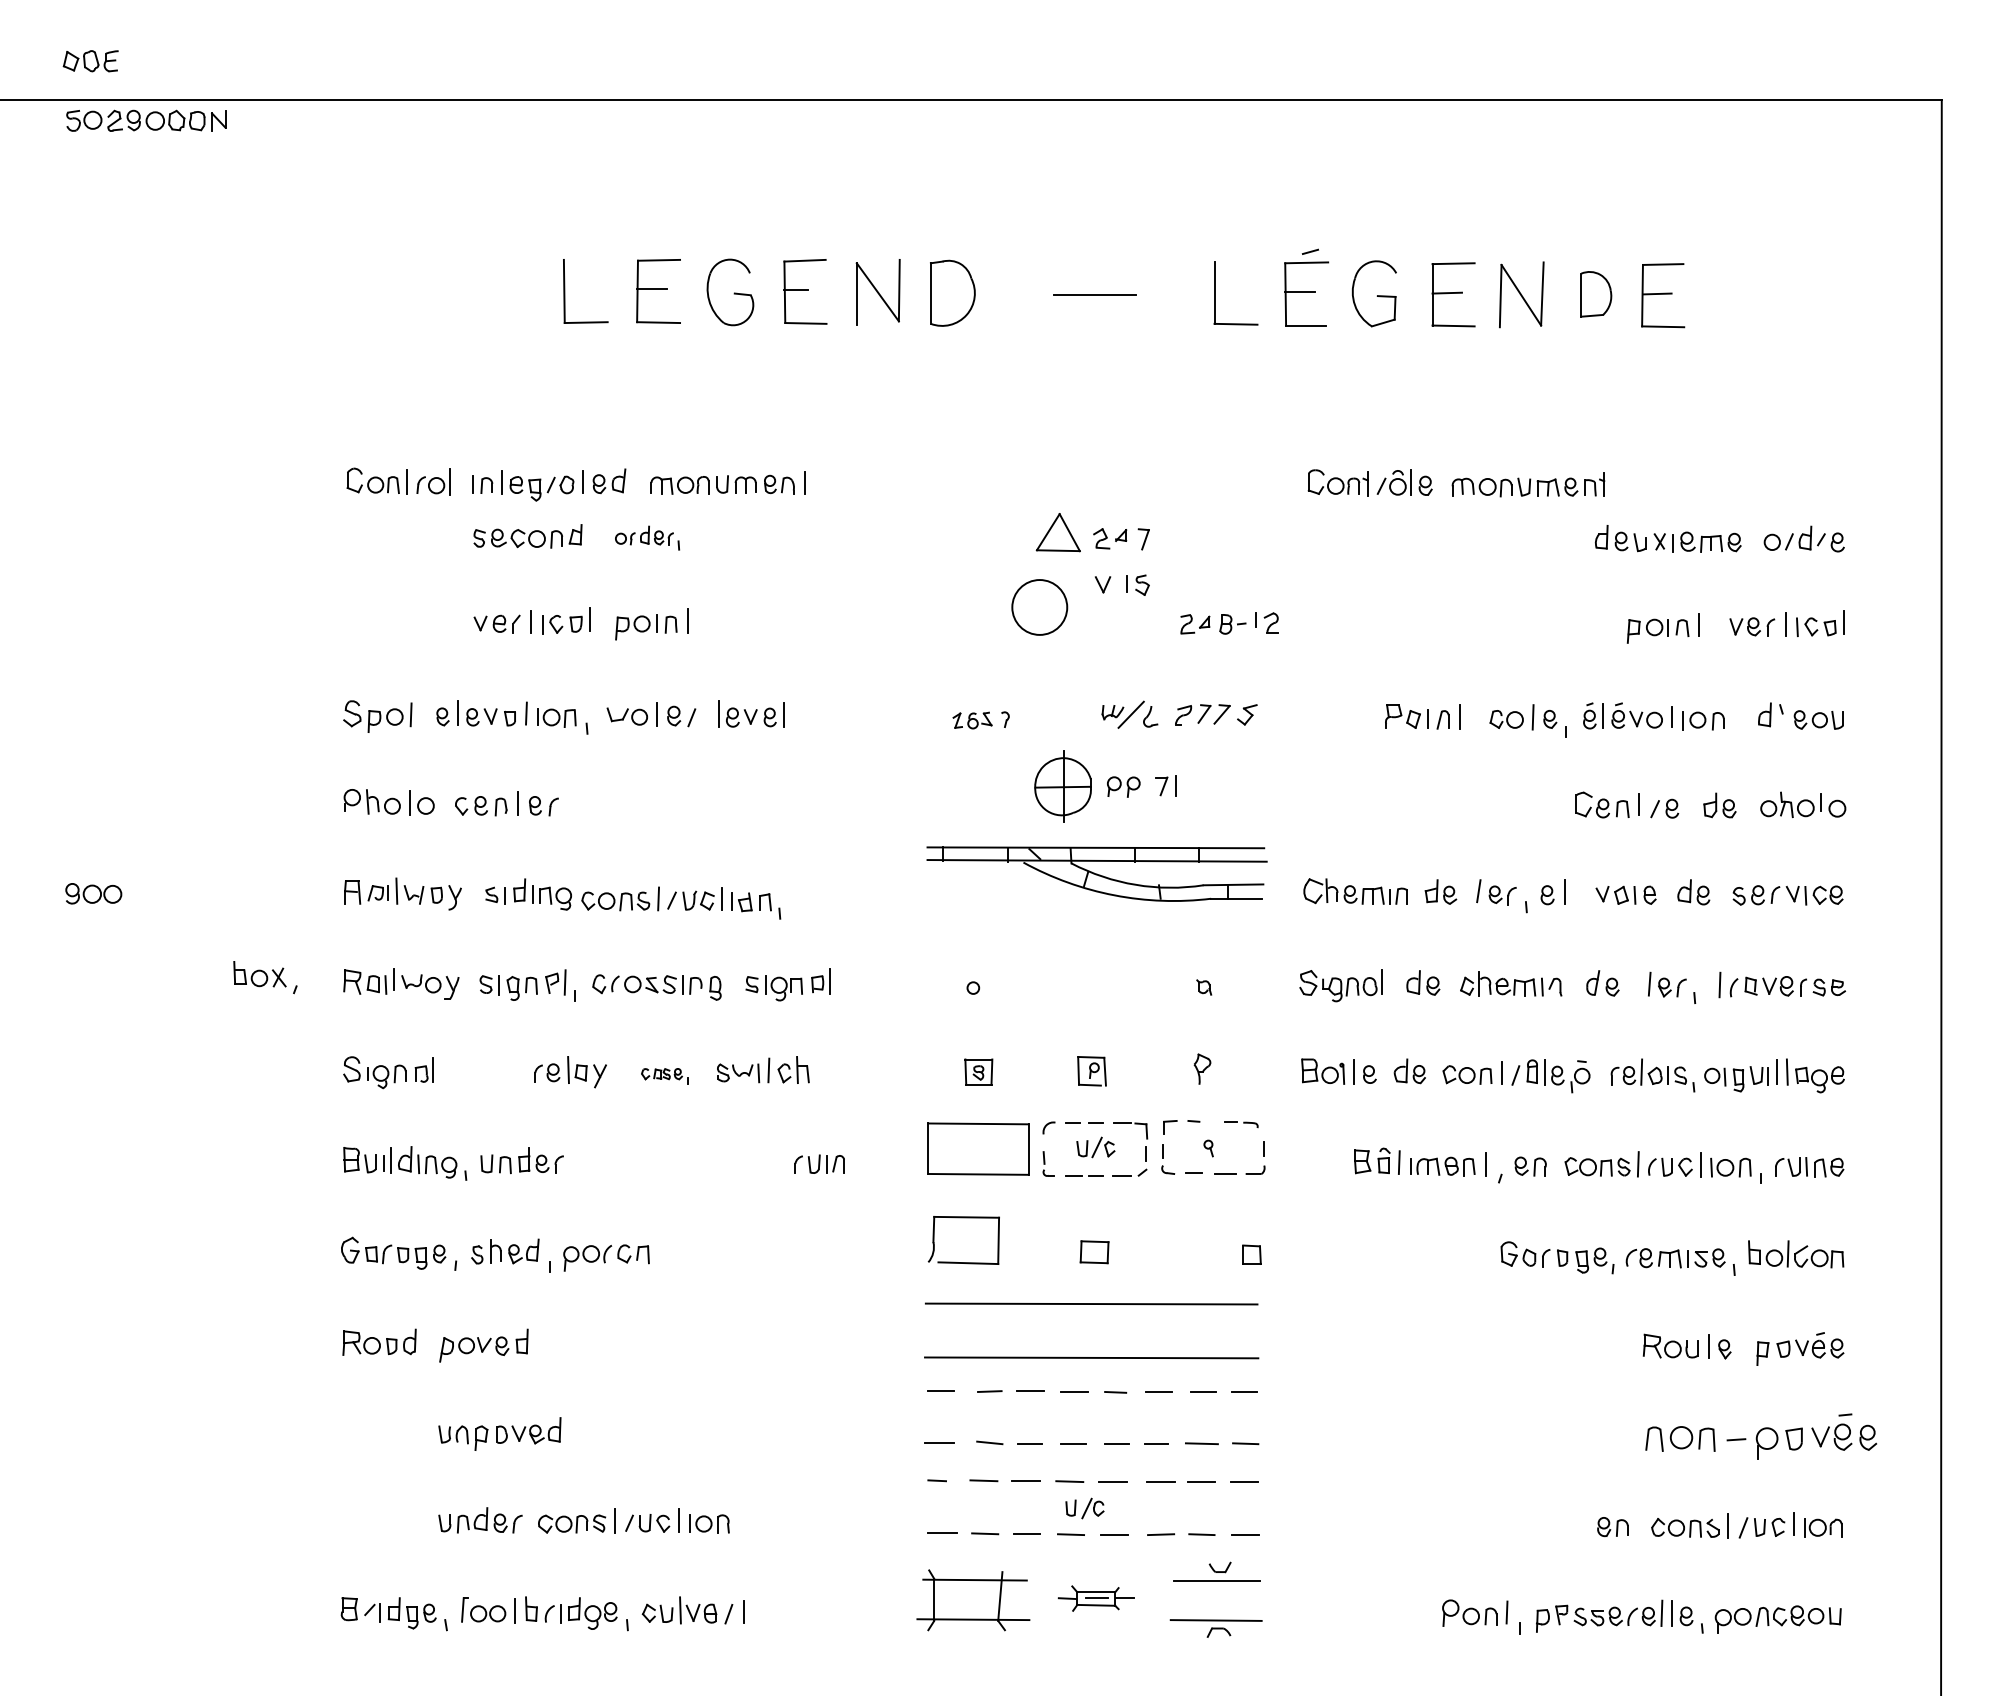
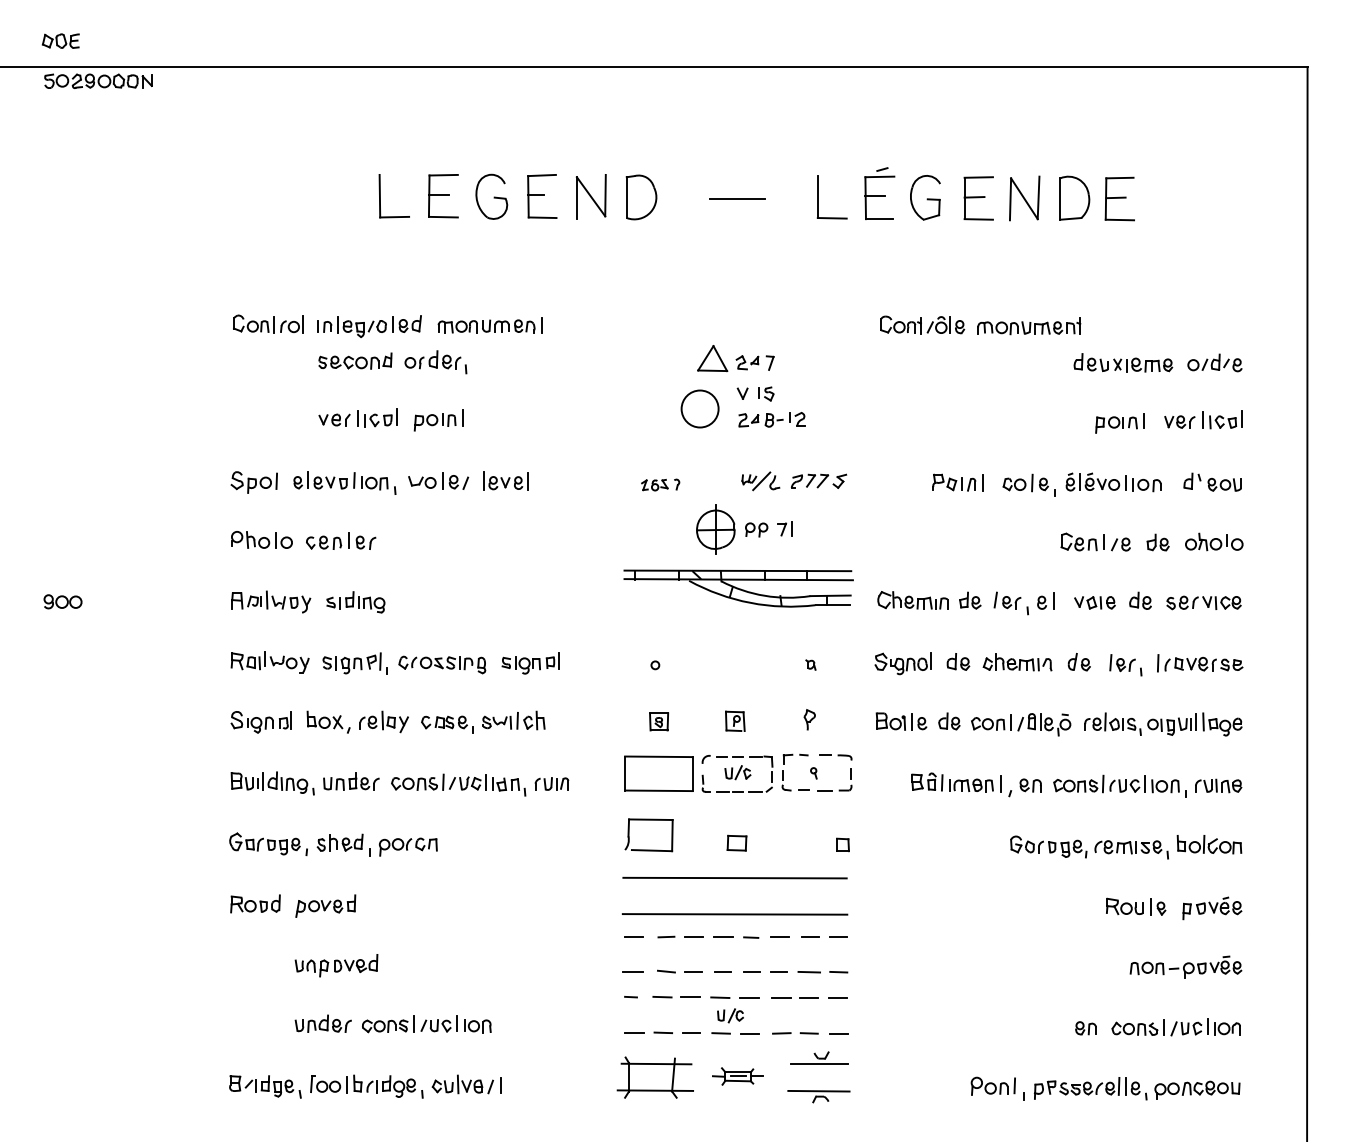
part: (1595, 293) -> (1074, 197), size x1.43
part: (646, 538) -> (435, 362), size x1.43
part: (1228, 623) -> (771, 419), moved
part: (681, 902) -> (458, 784), moved
part: (265, 976) -> (328, 721), moved
part: (664, 1075) -> (447, 724), size x1.67
part: (1240, 1124) -> (835, 757), size x1.43
part: (1760, 1435) -> (1185, 966), size x0.71

